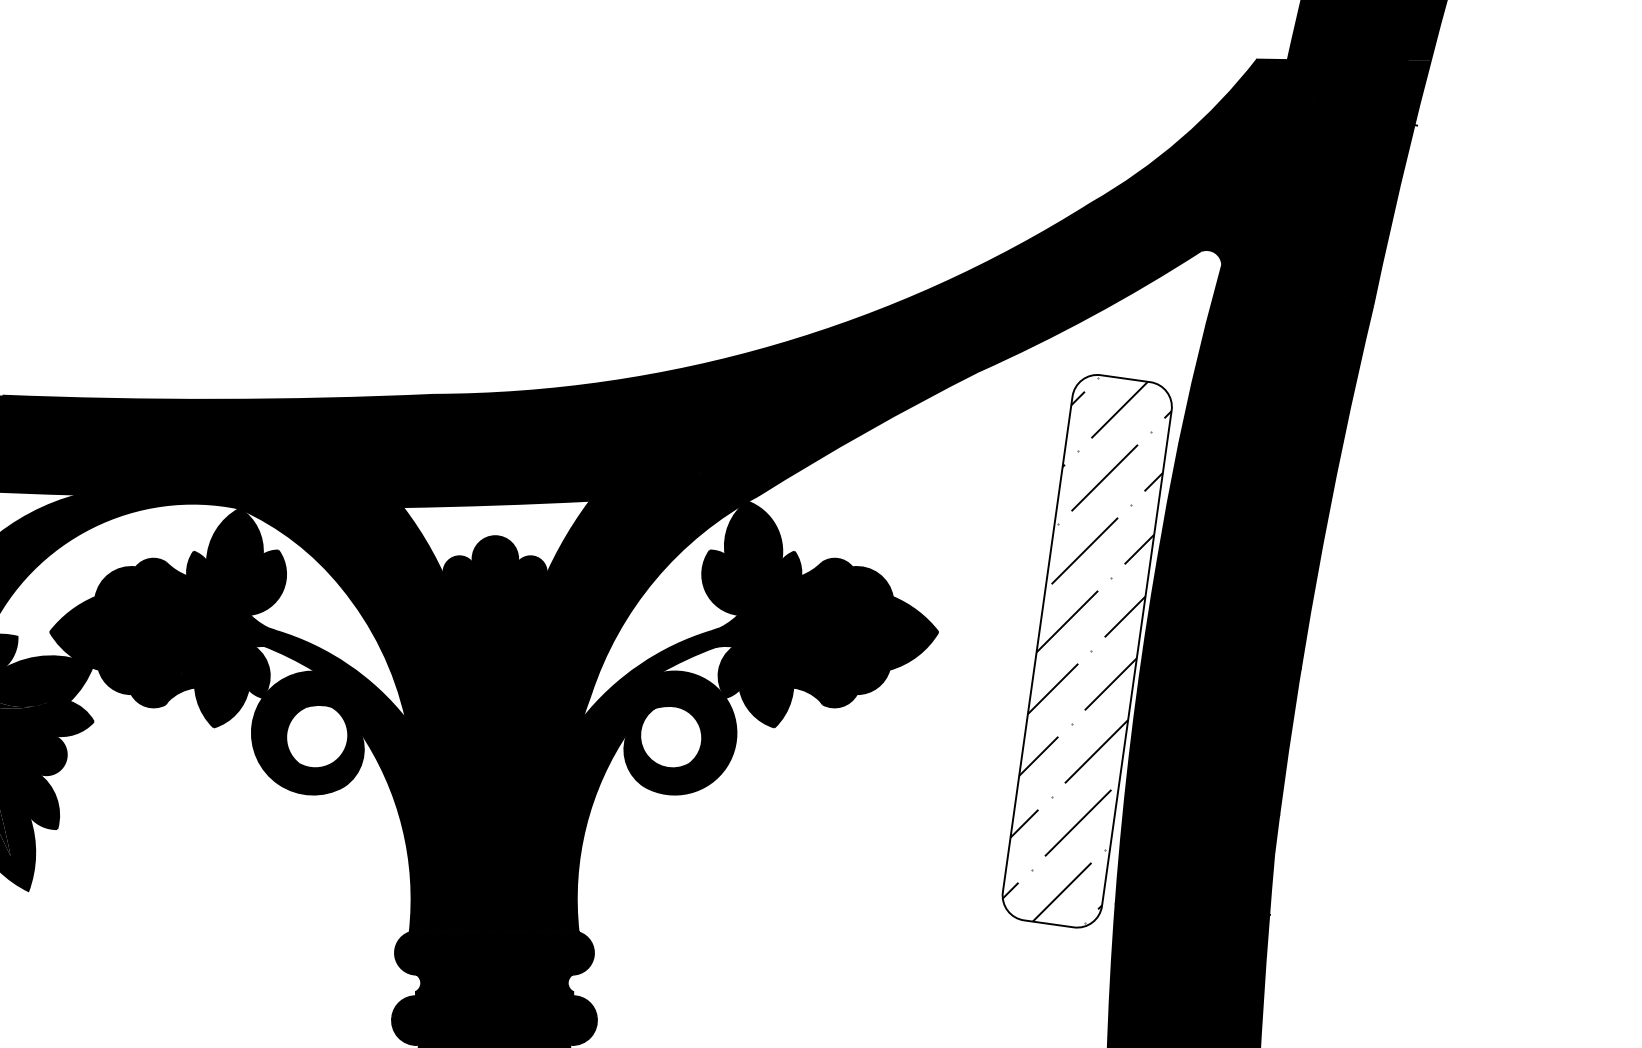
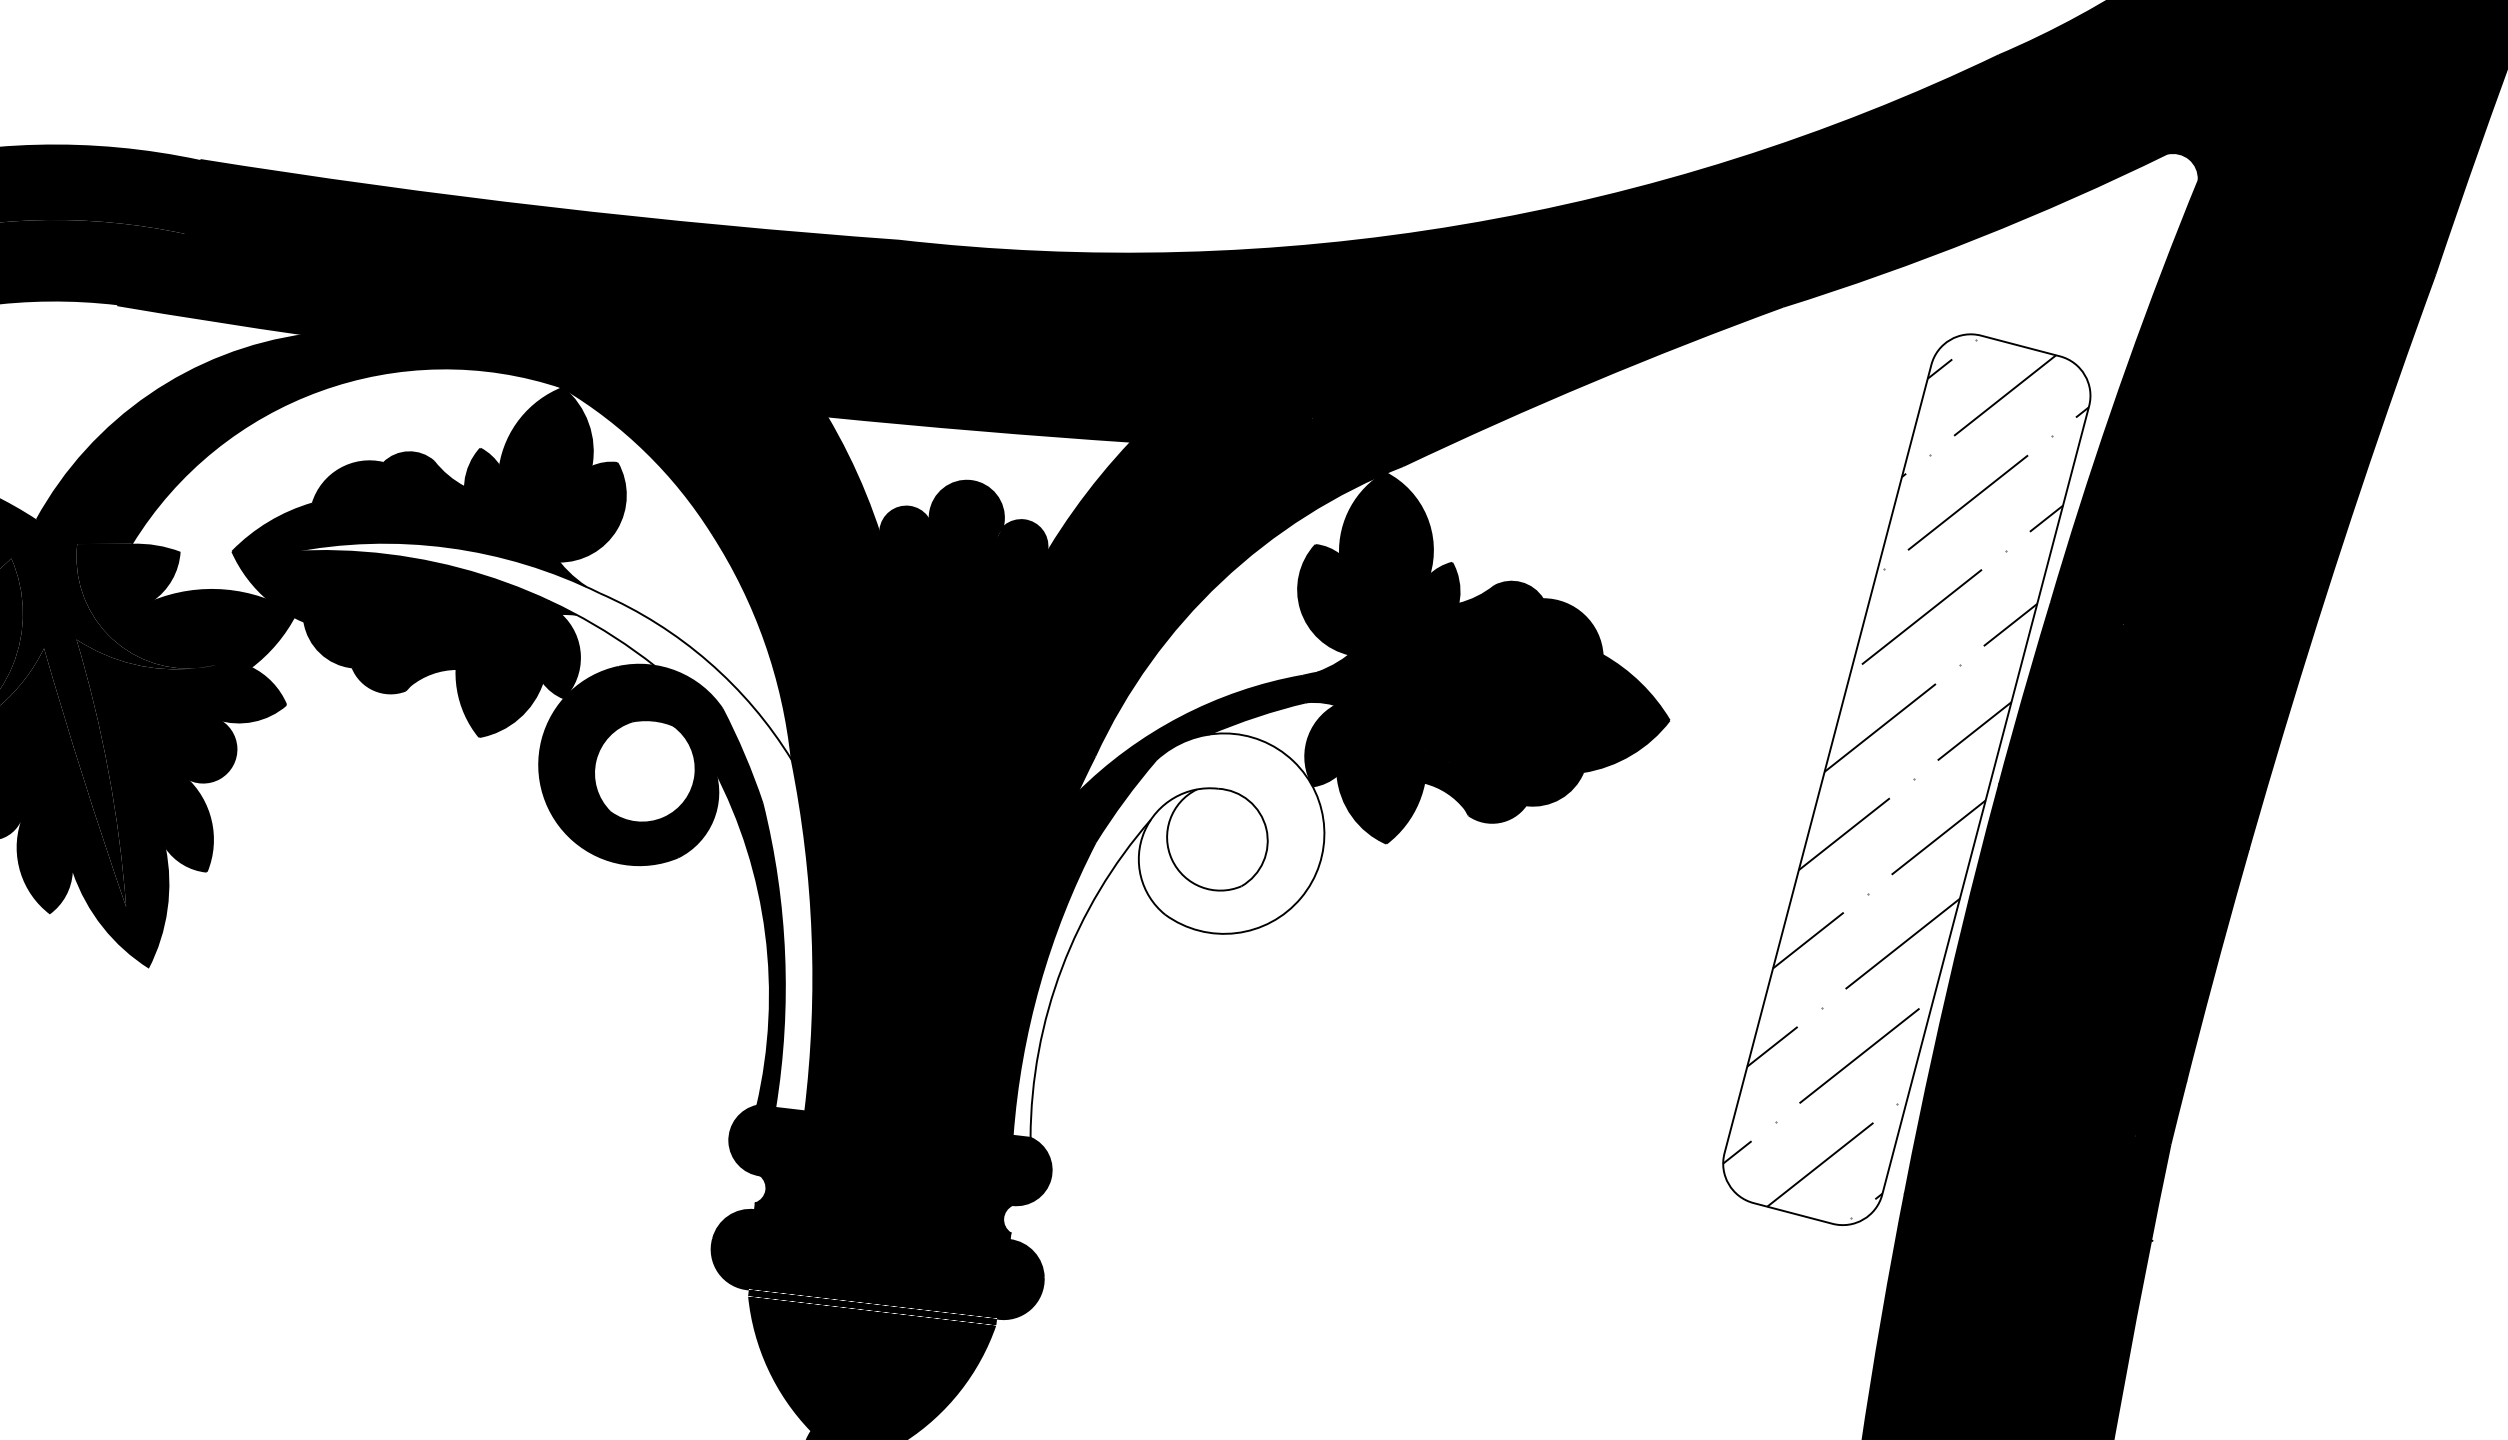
fill: (262, 772) -> (549, 819), removed
fill: (651, 801) -> (1173, 939), removed

